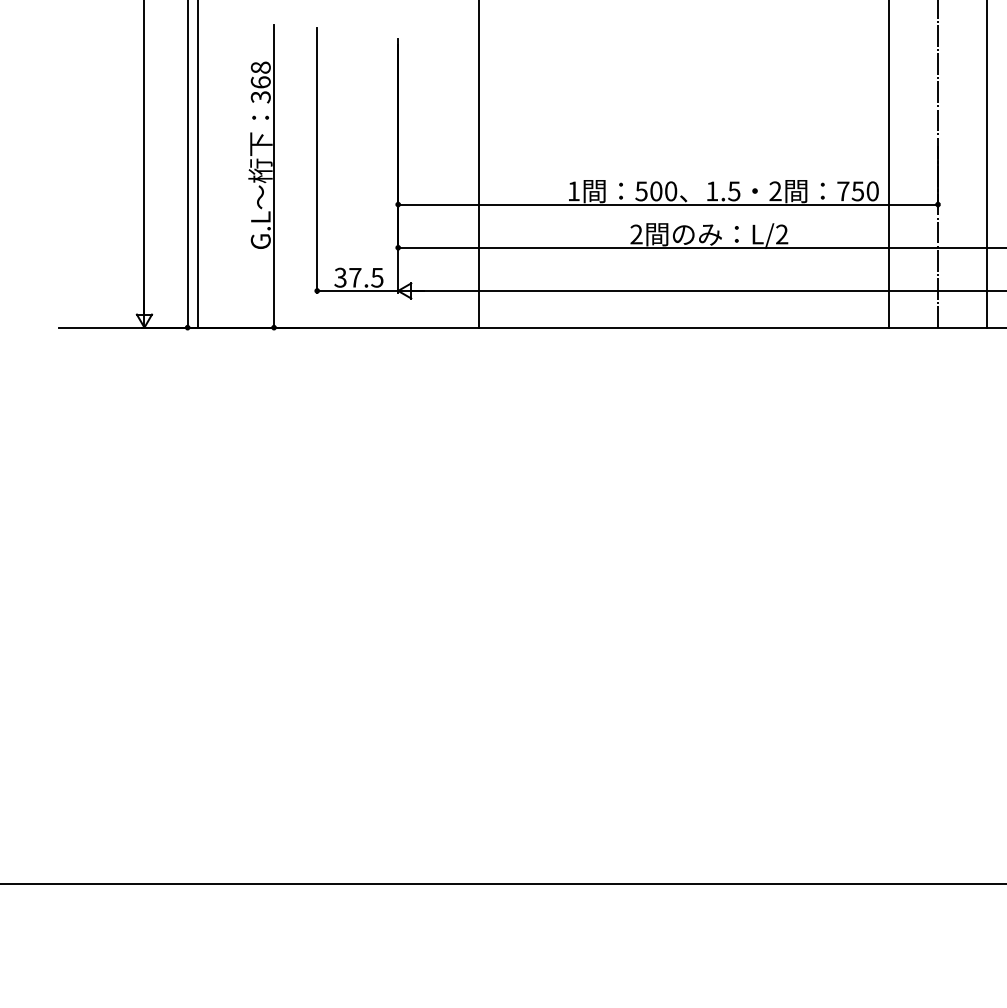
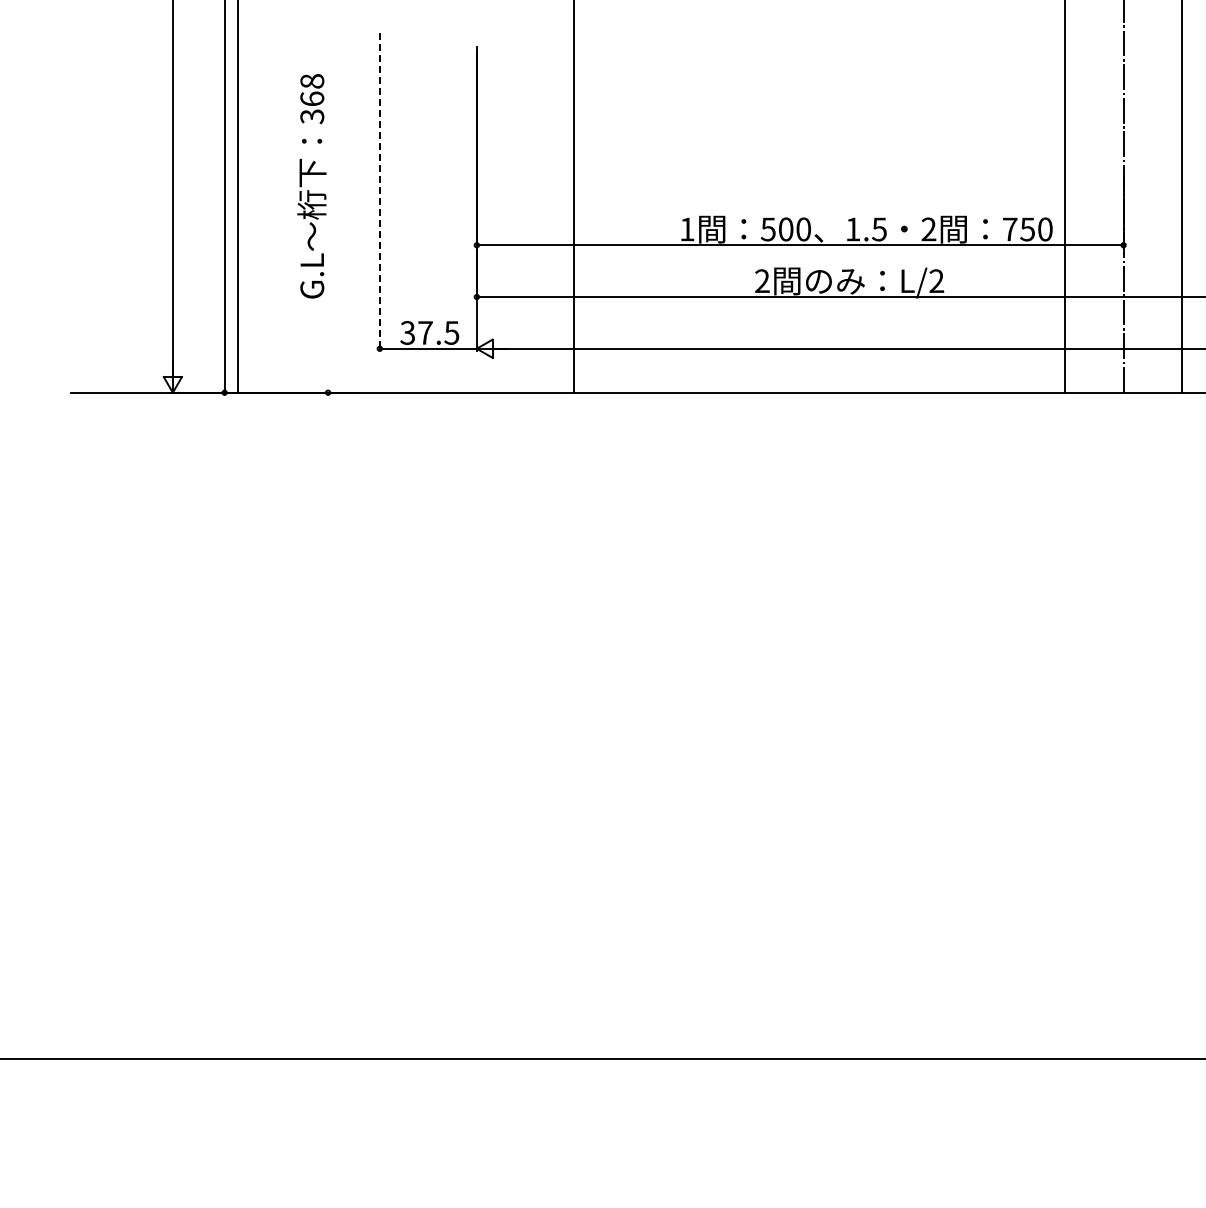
line: (316, 160) -> (379, 192), solid -> dashed
line: (274, 176) -> (328, 211), removed

